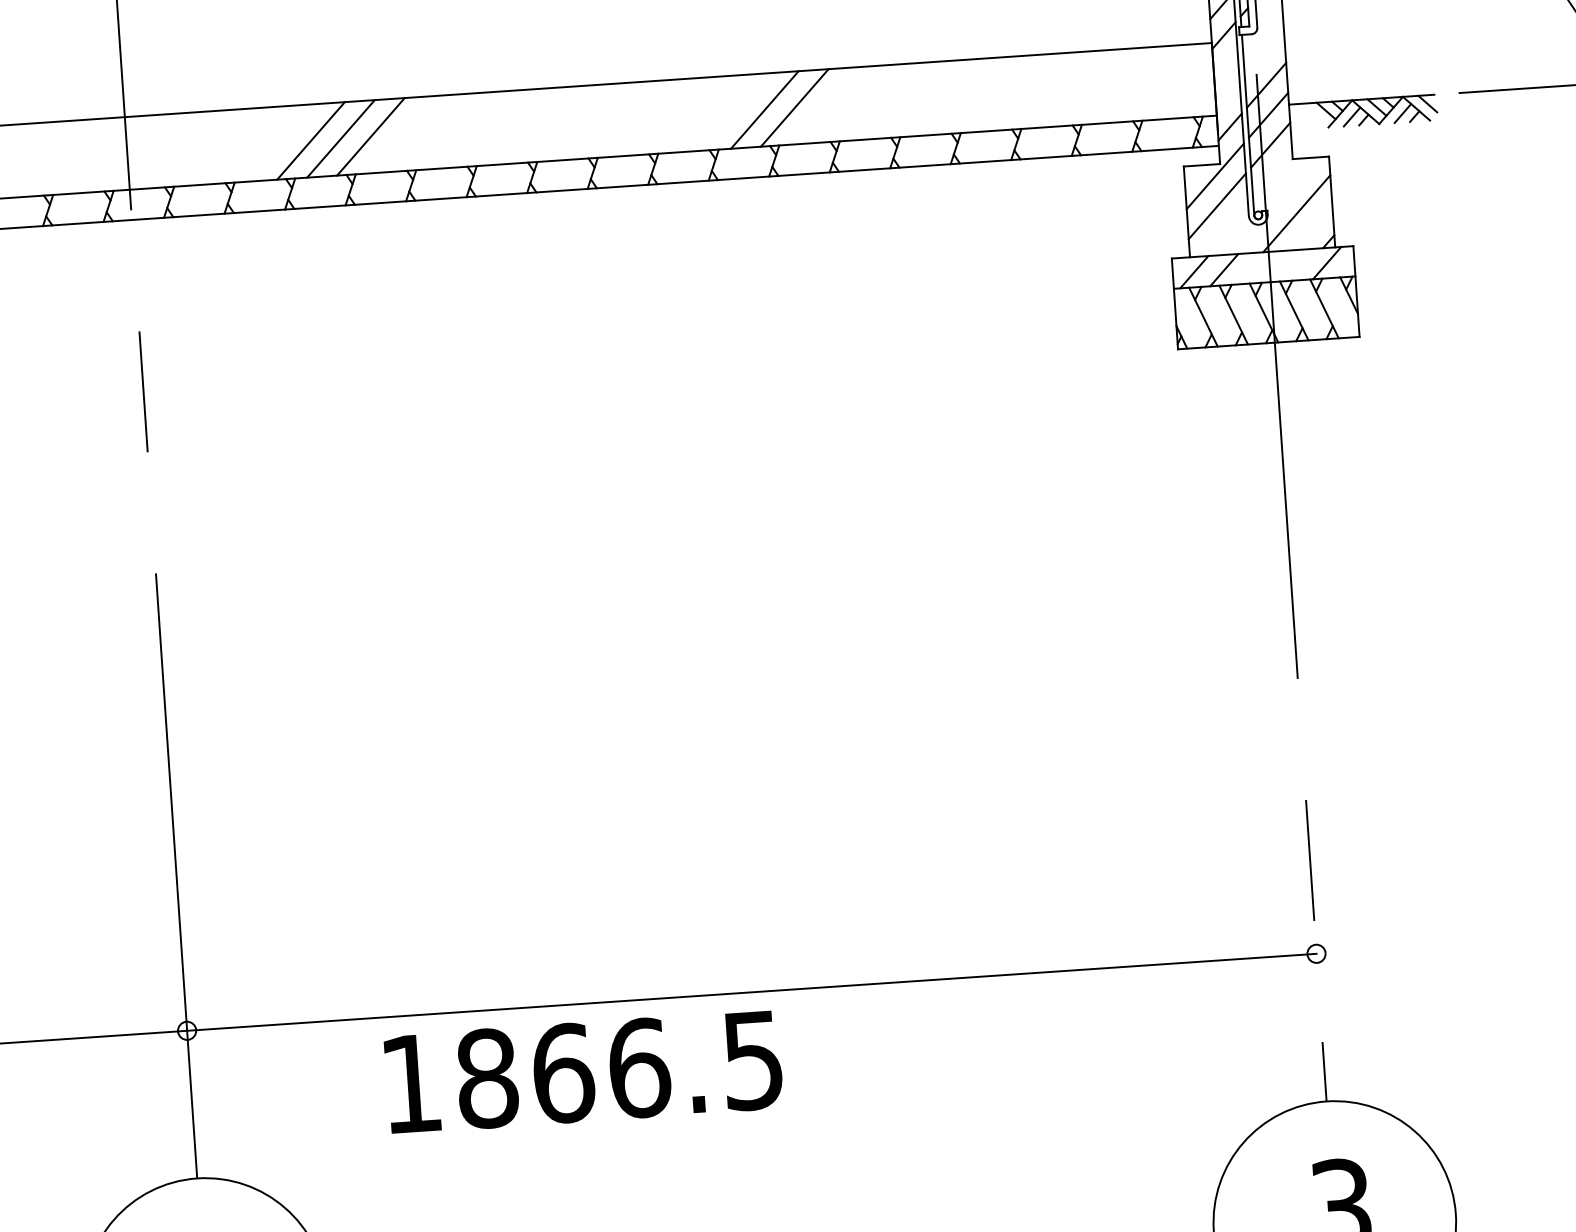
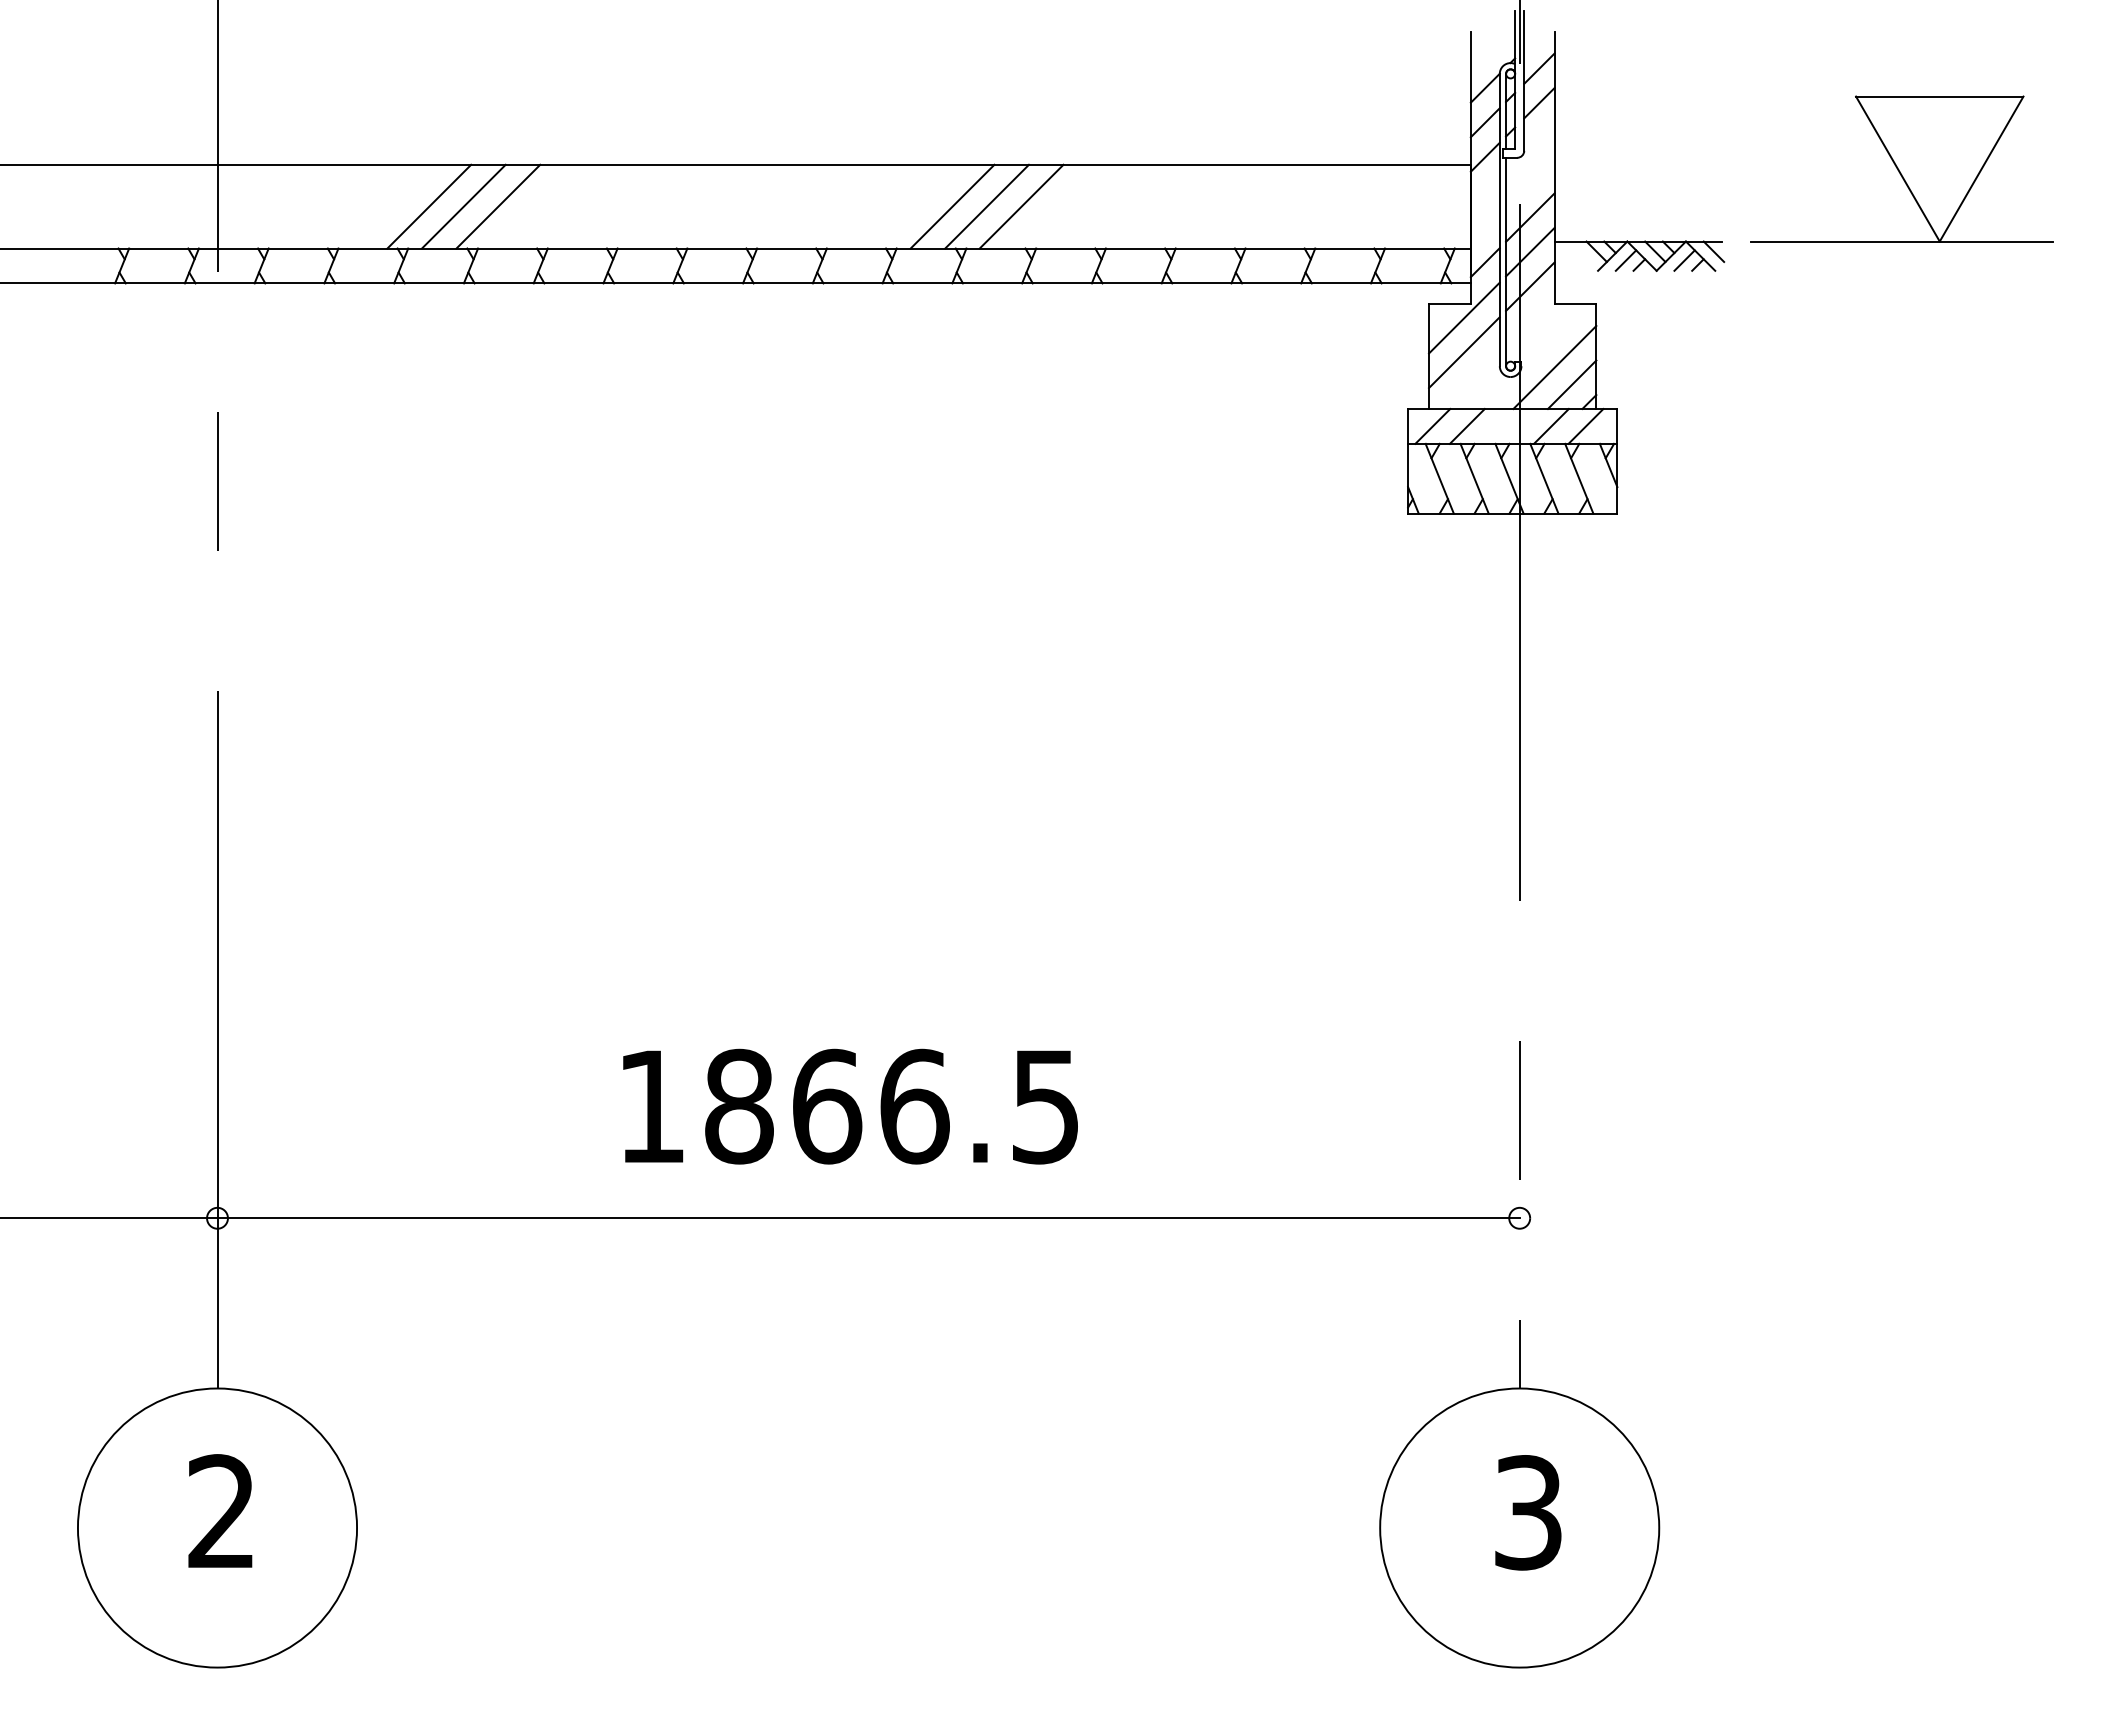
line: (824, 105) -> (1021, 206), added
line: (1312, 227) -> (1571, 384), added
line: (1297, 264) -> (1551, 425), added
text: (583, 1071) -> (850, 1106), moved

